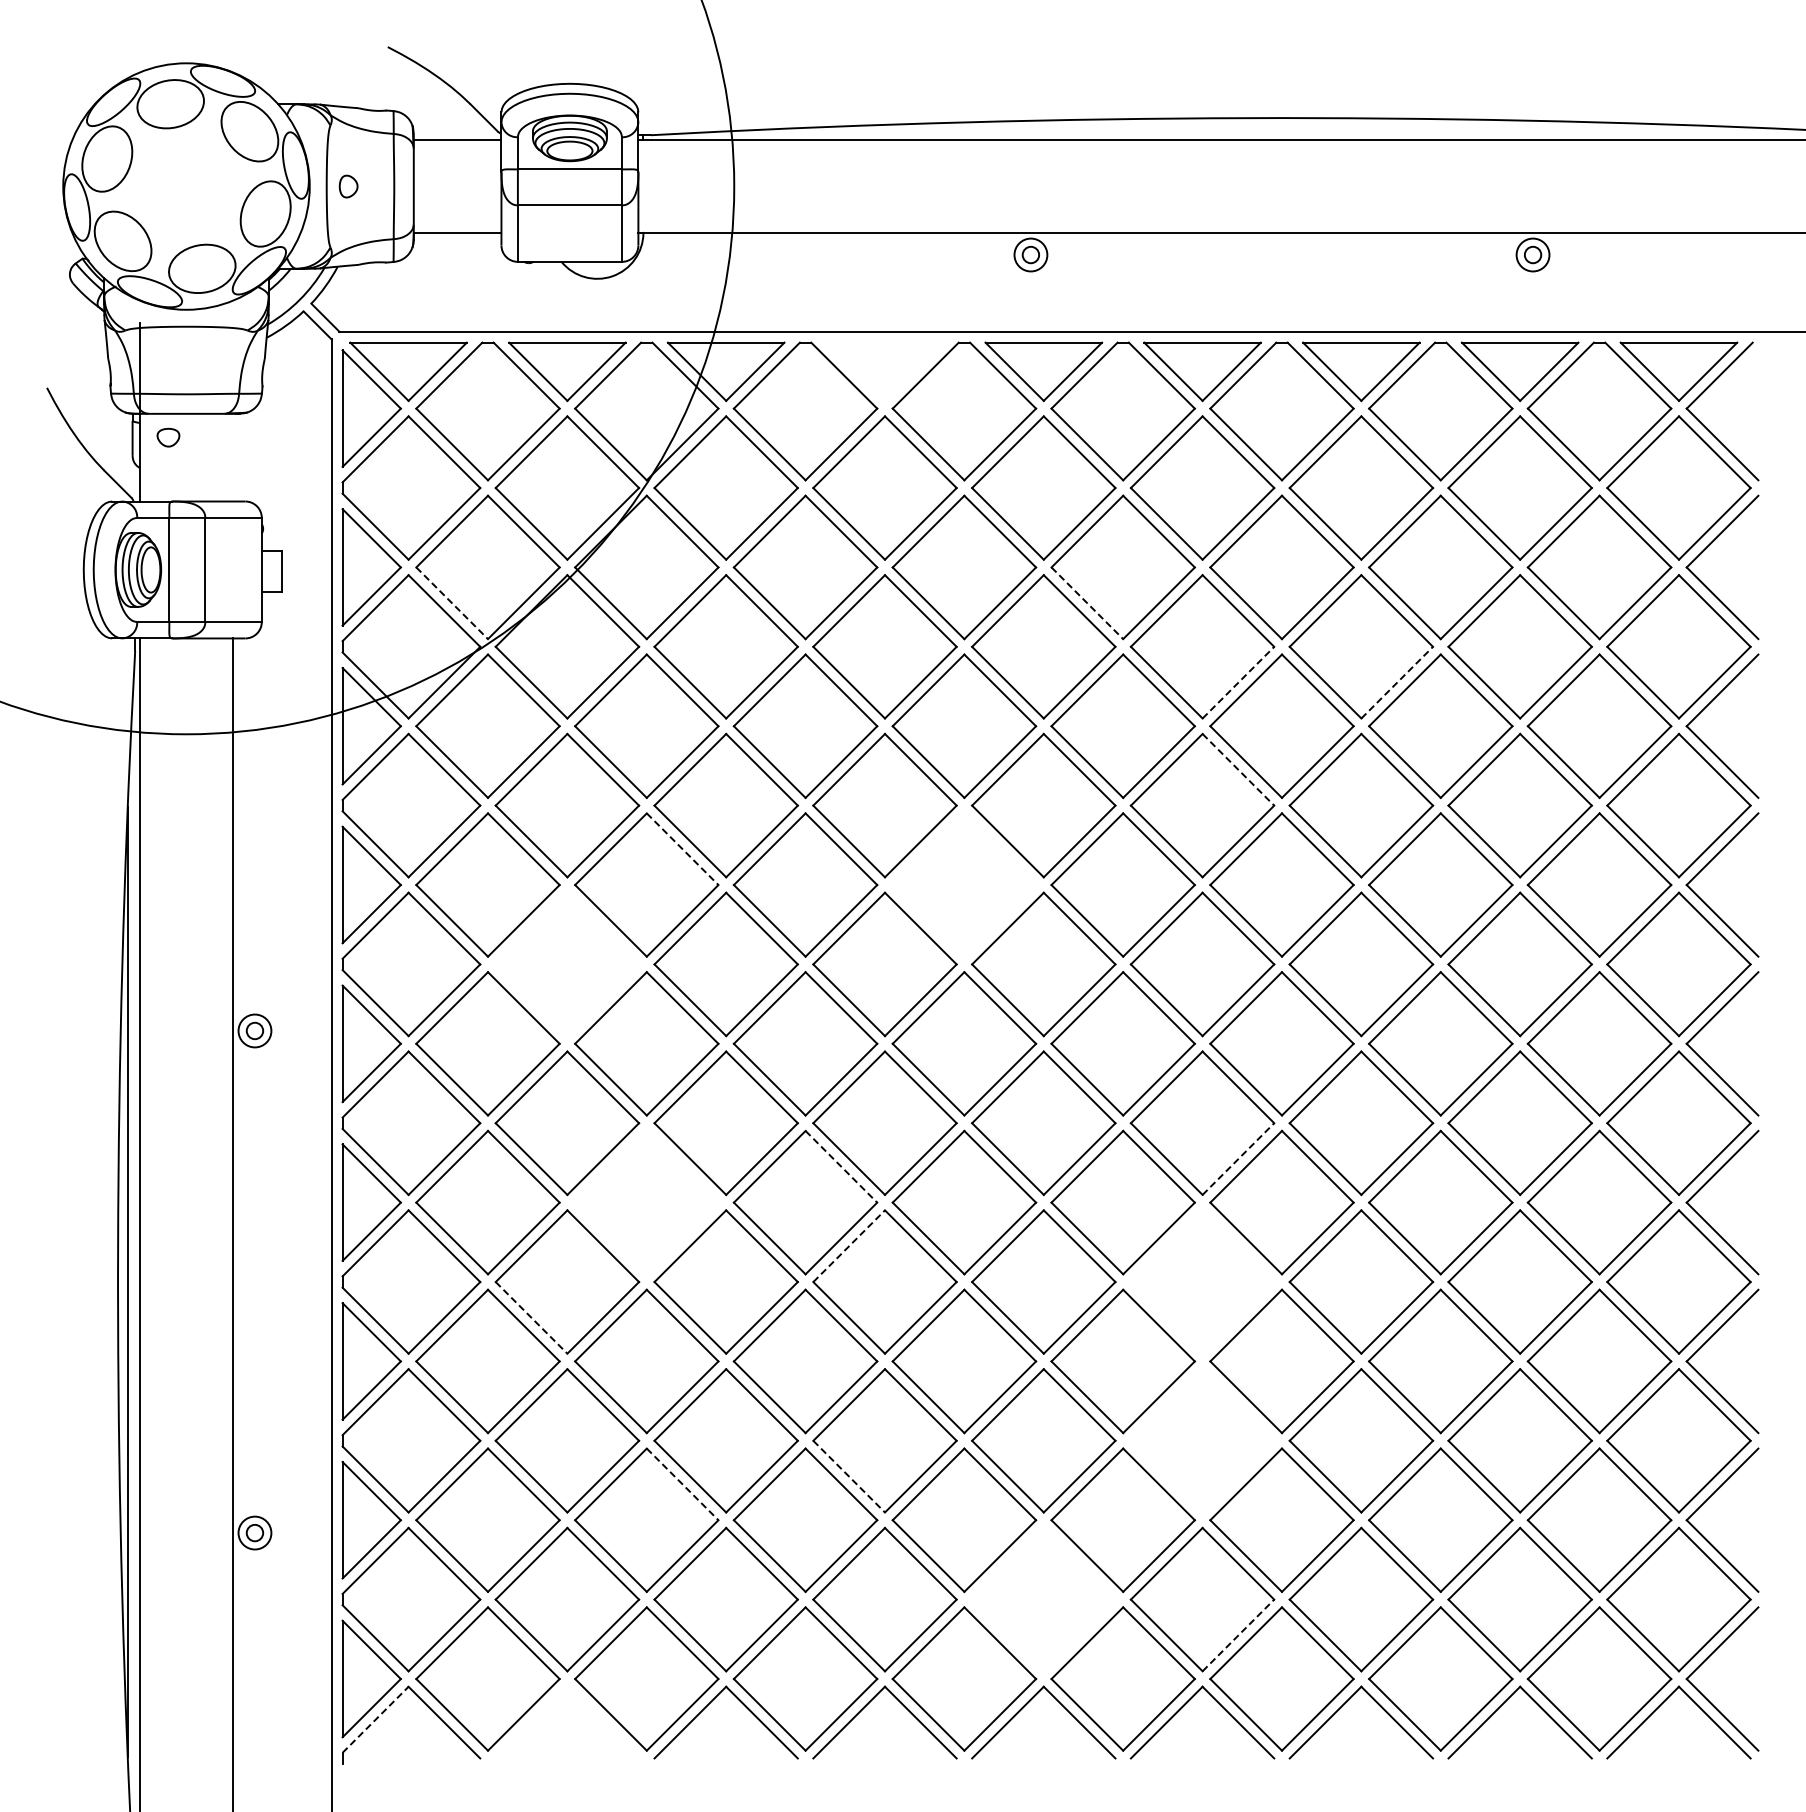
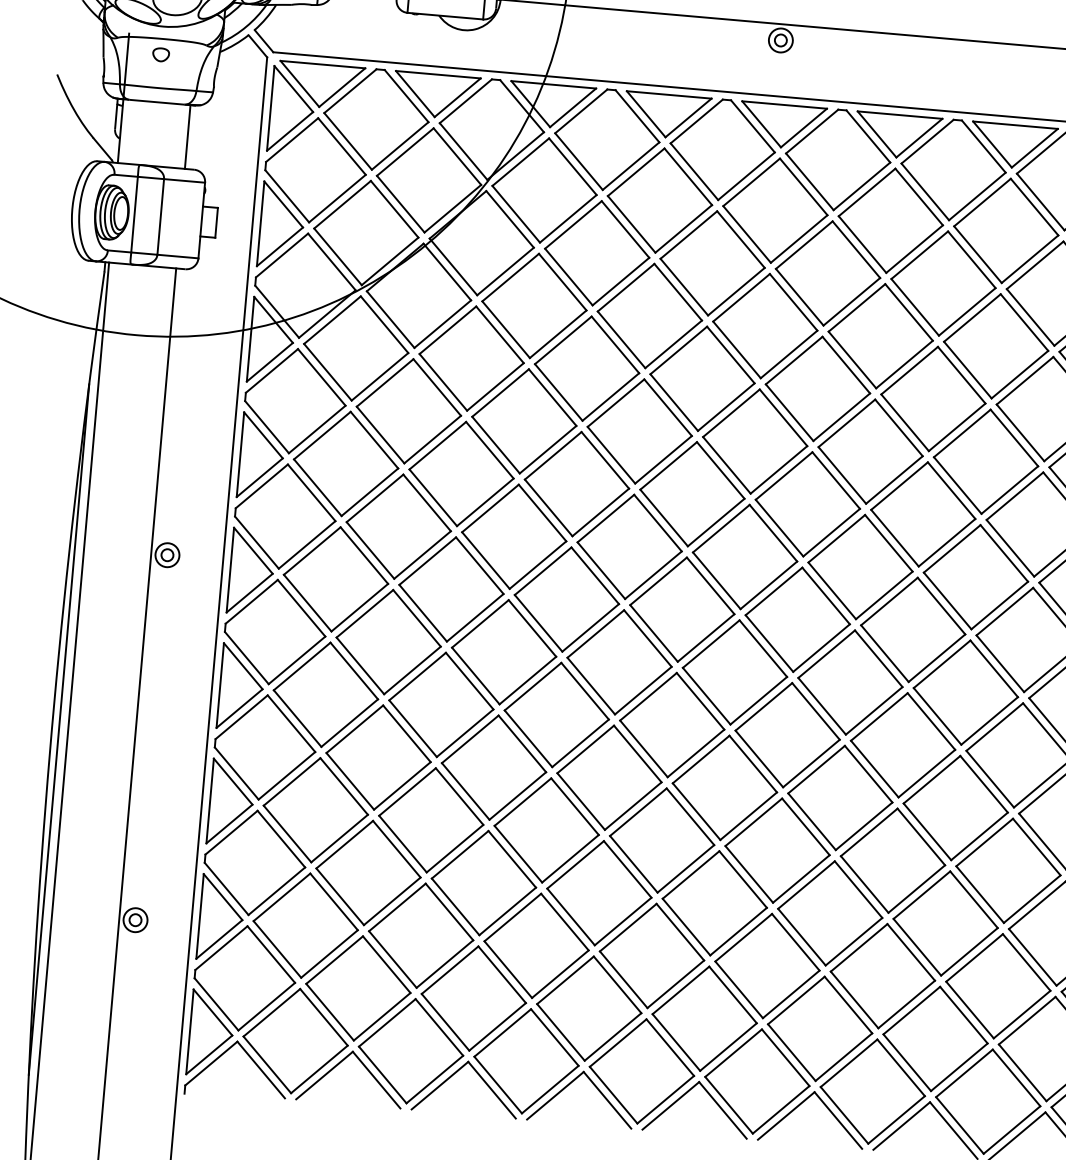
part: (884, 371) -> (667, 115), added
part: (168, 437) -> (161, 54), moved
line: (232, 457) -> (187, 136), added
line: (452, 603) -> (338, 257), dashed -> solid
line: (1087, 603) -> (799, 297), dashed -> solid
line: (1238, 682) -> (904, 364), dashed -> solid
line: (1397, 682) -> (1020, 374), dashed -> solid
line: (1238, 769) -> (899, 427), dashed -> solid
line: (682, 849) -> (489, 450), dashed -> solid
part: (964, 884) -> (692, 493), added
part: (567, 964) -> (398, 526), added
line: (1238, 1159) -> (874, 711), dashed -> solid
line: (841, 1166) -> (585, 691), dashed -> solid
part: (646, 1202) -> (441, 704), added
line: (849, 1246) -> (585, 749), dashed -> solid
part: (1202, 1281) -> (840, 797), added
line: (531, 1317) -> (350, 781), dashed -> solid
part: (1202, 1440) -> (830, 913), added
line: (849, 1476) -> (571, 916), dashed -> solid
line: (682, 1484) -> (449, 912), dashed -> solid
part: (1043, 1599) -> (704, 1018), added
line: (1238, 1635) -> (843, 1057), dashed -> solid
part: (550, 1705) -> (339, 1064), added
line: (375, 1719) -> (211, 1063), dashed -> solid

